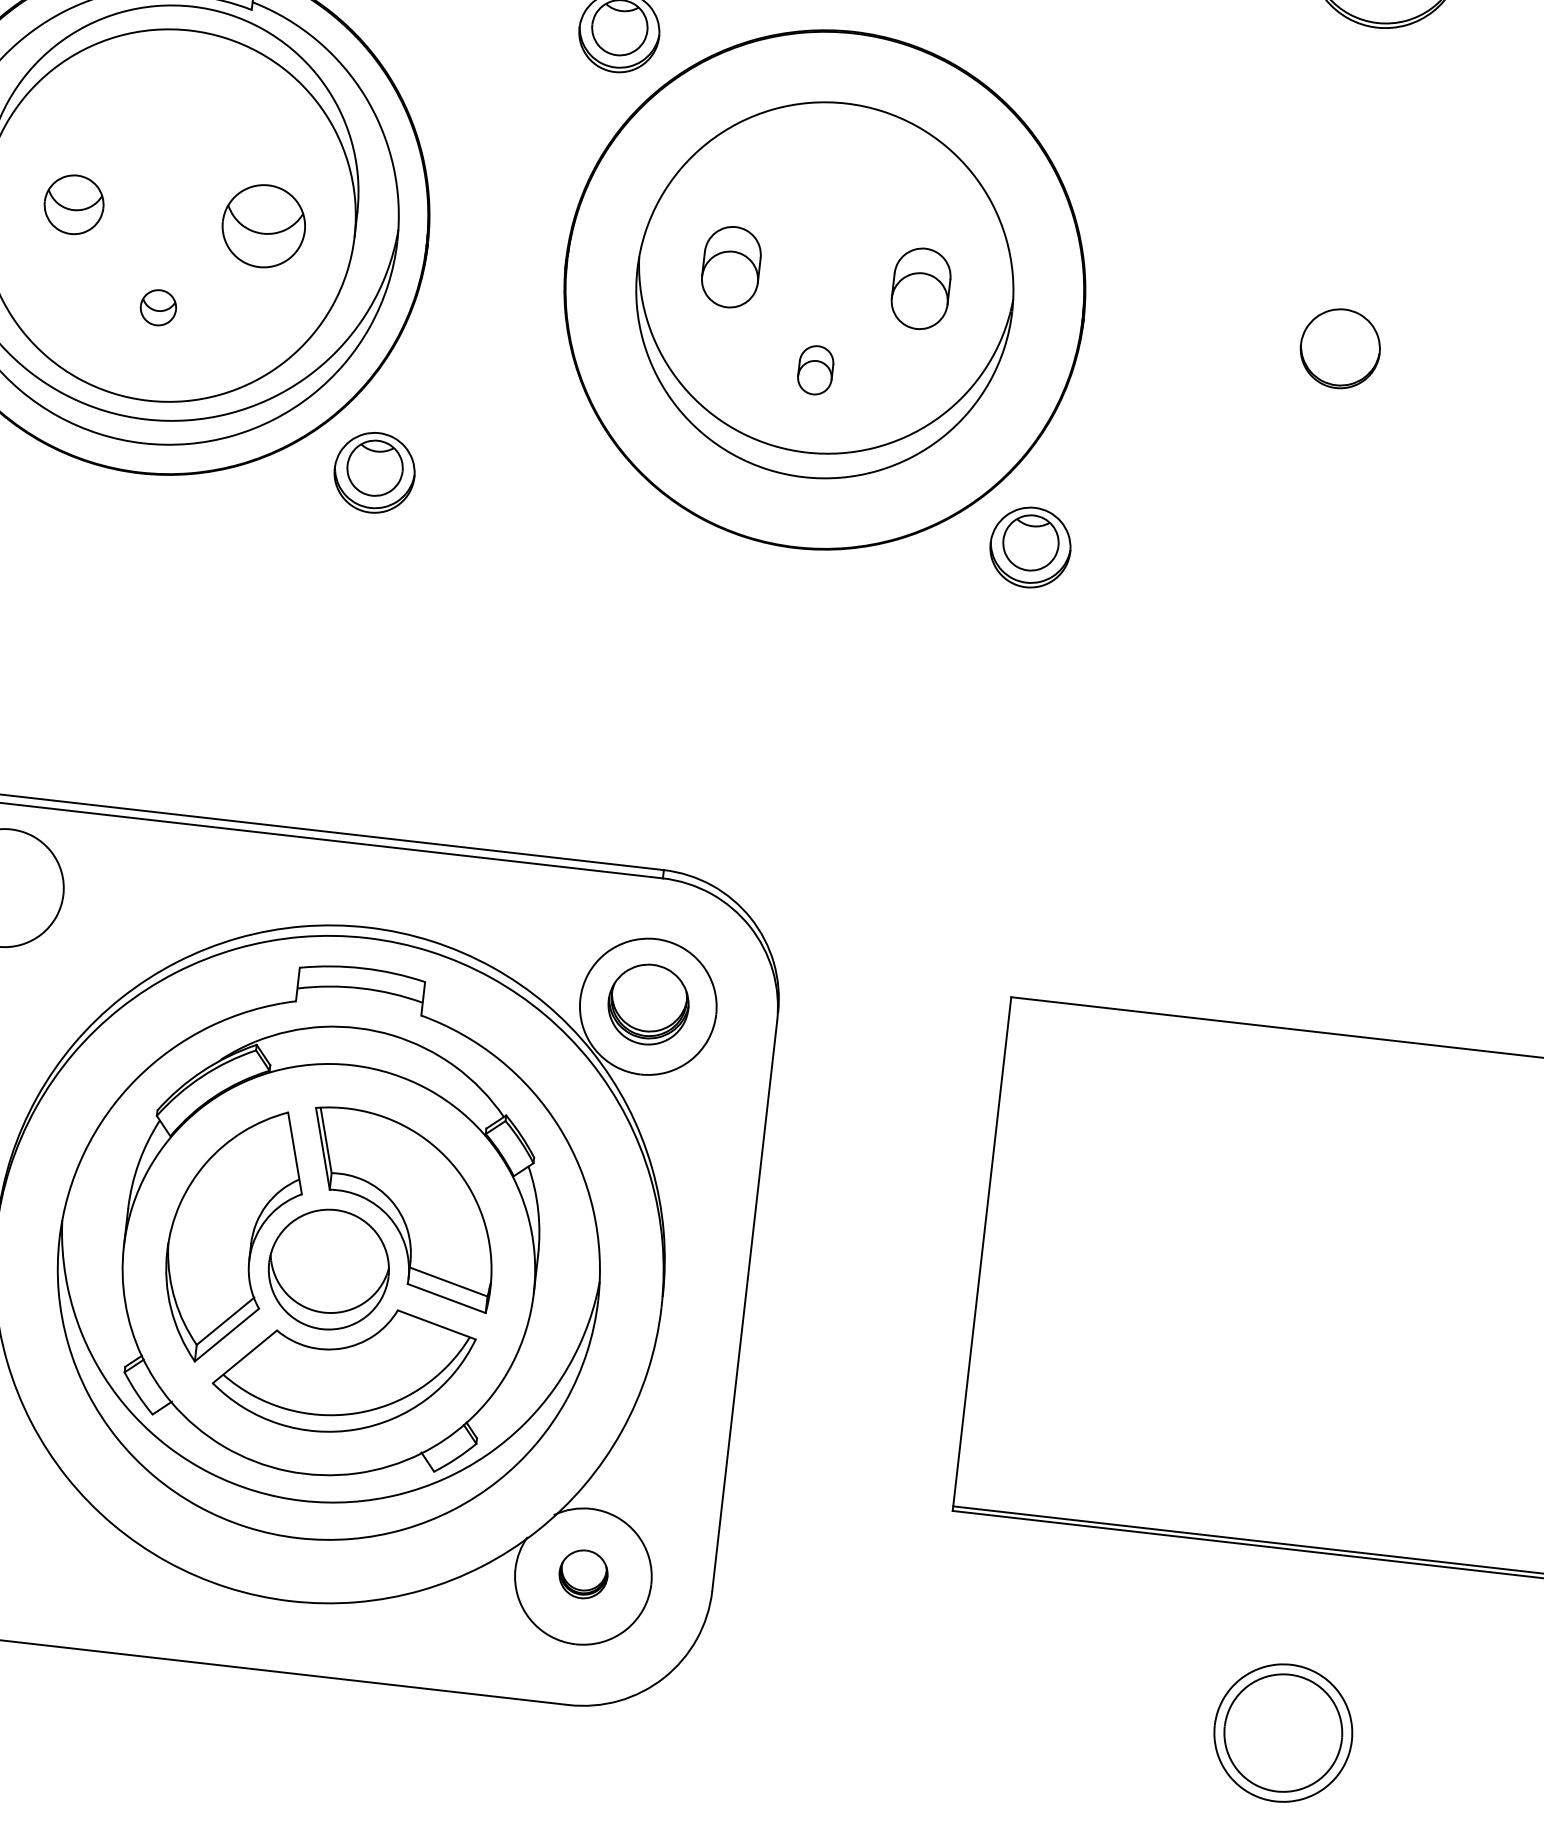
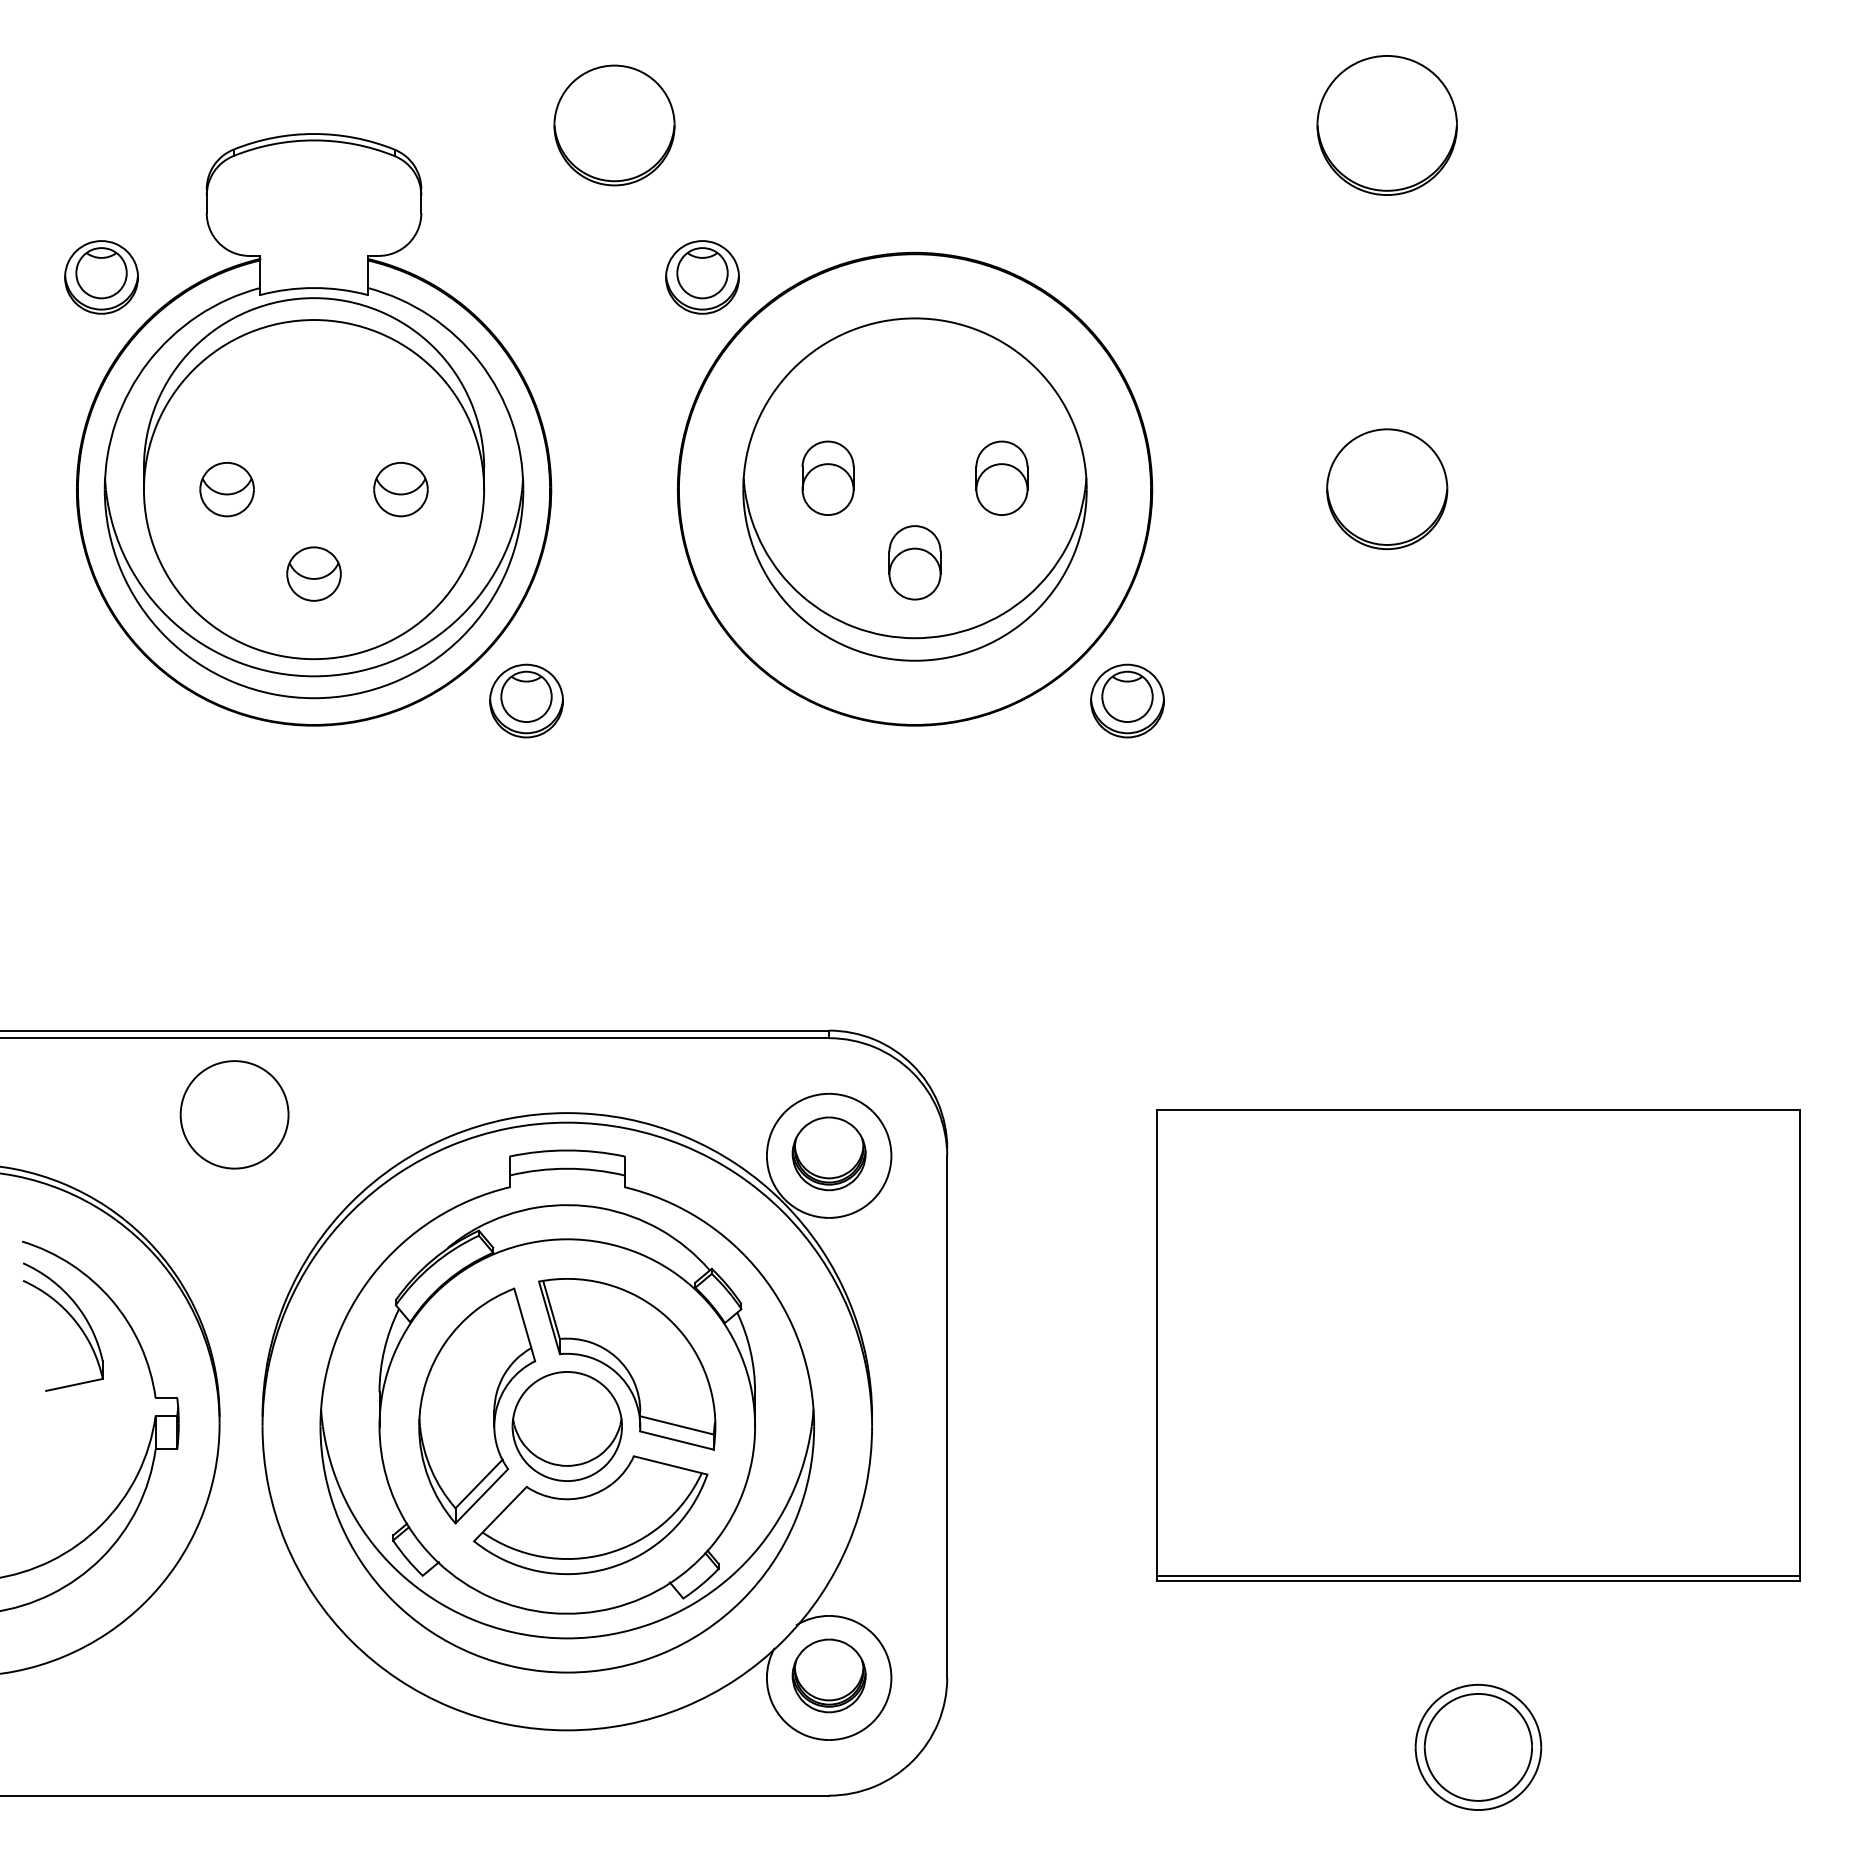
part: (263, 226) -> (400, 489), size x0.71
part: (157, 307) -> (313, 573), size x1.67
part: (1340, 348) -> (1387, 489), size x1.67
part: (815, 369) -> (914, 562), size x1.67
part: (582, 1573) -> (828, 1675), size x1.67

